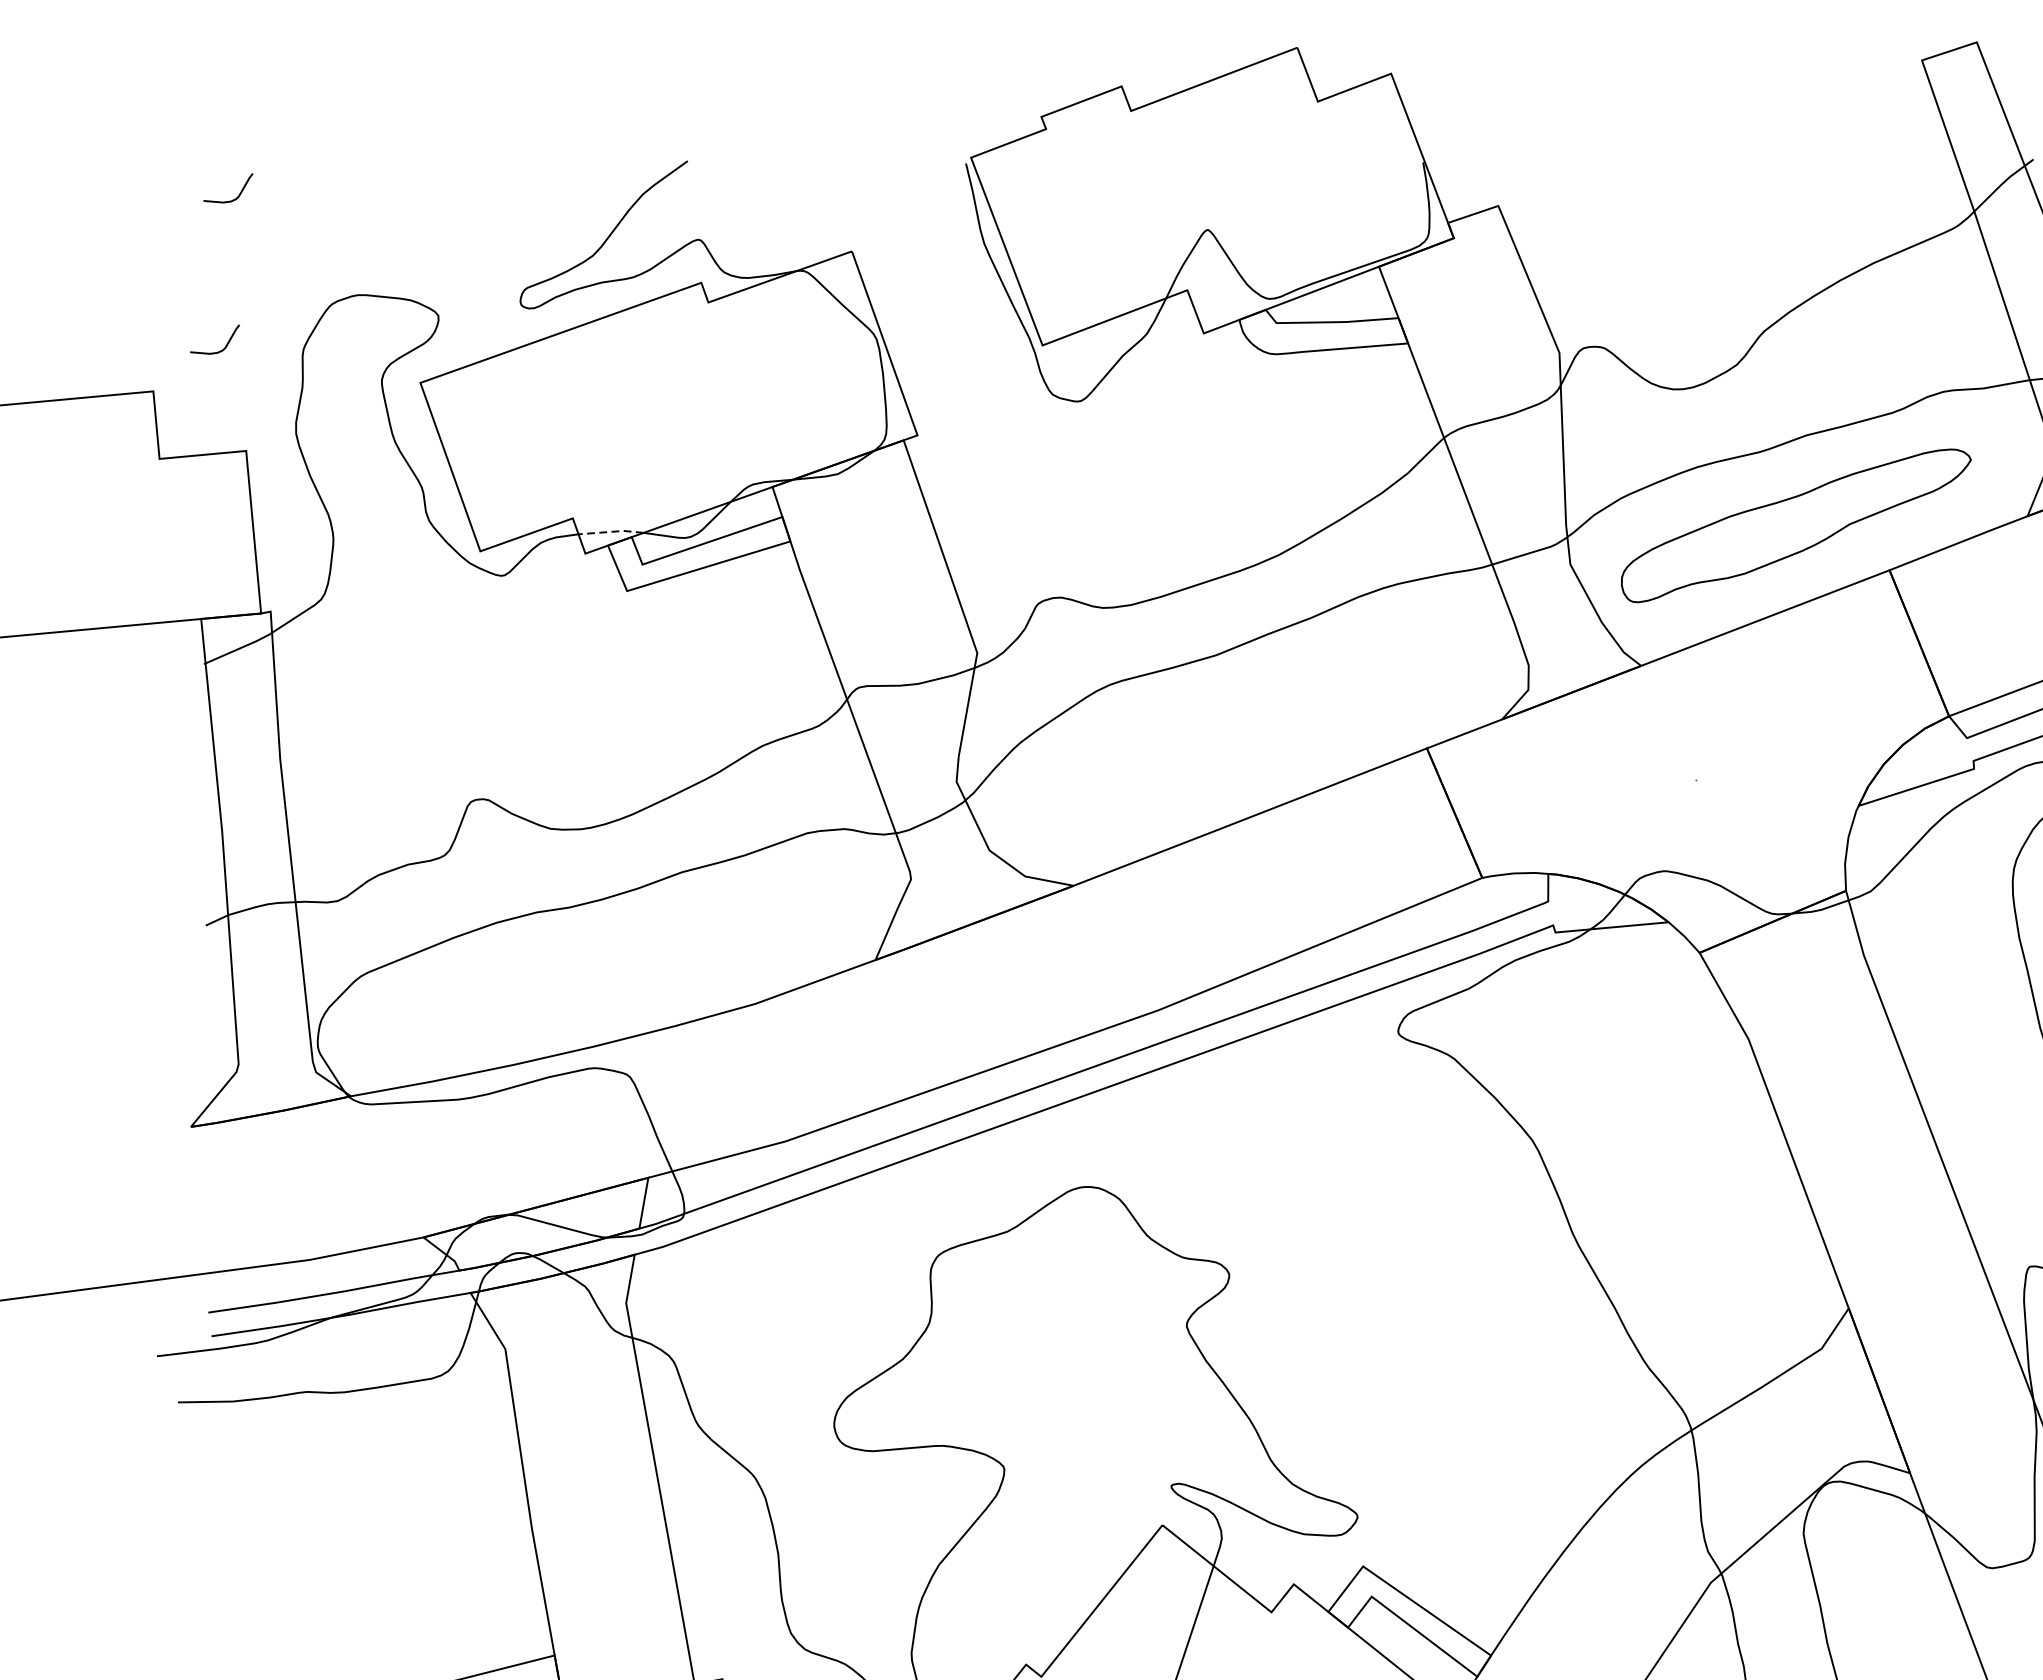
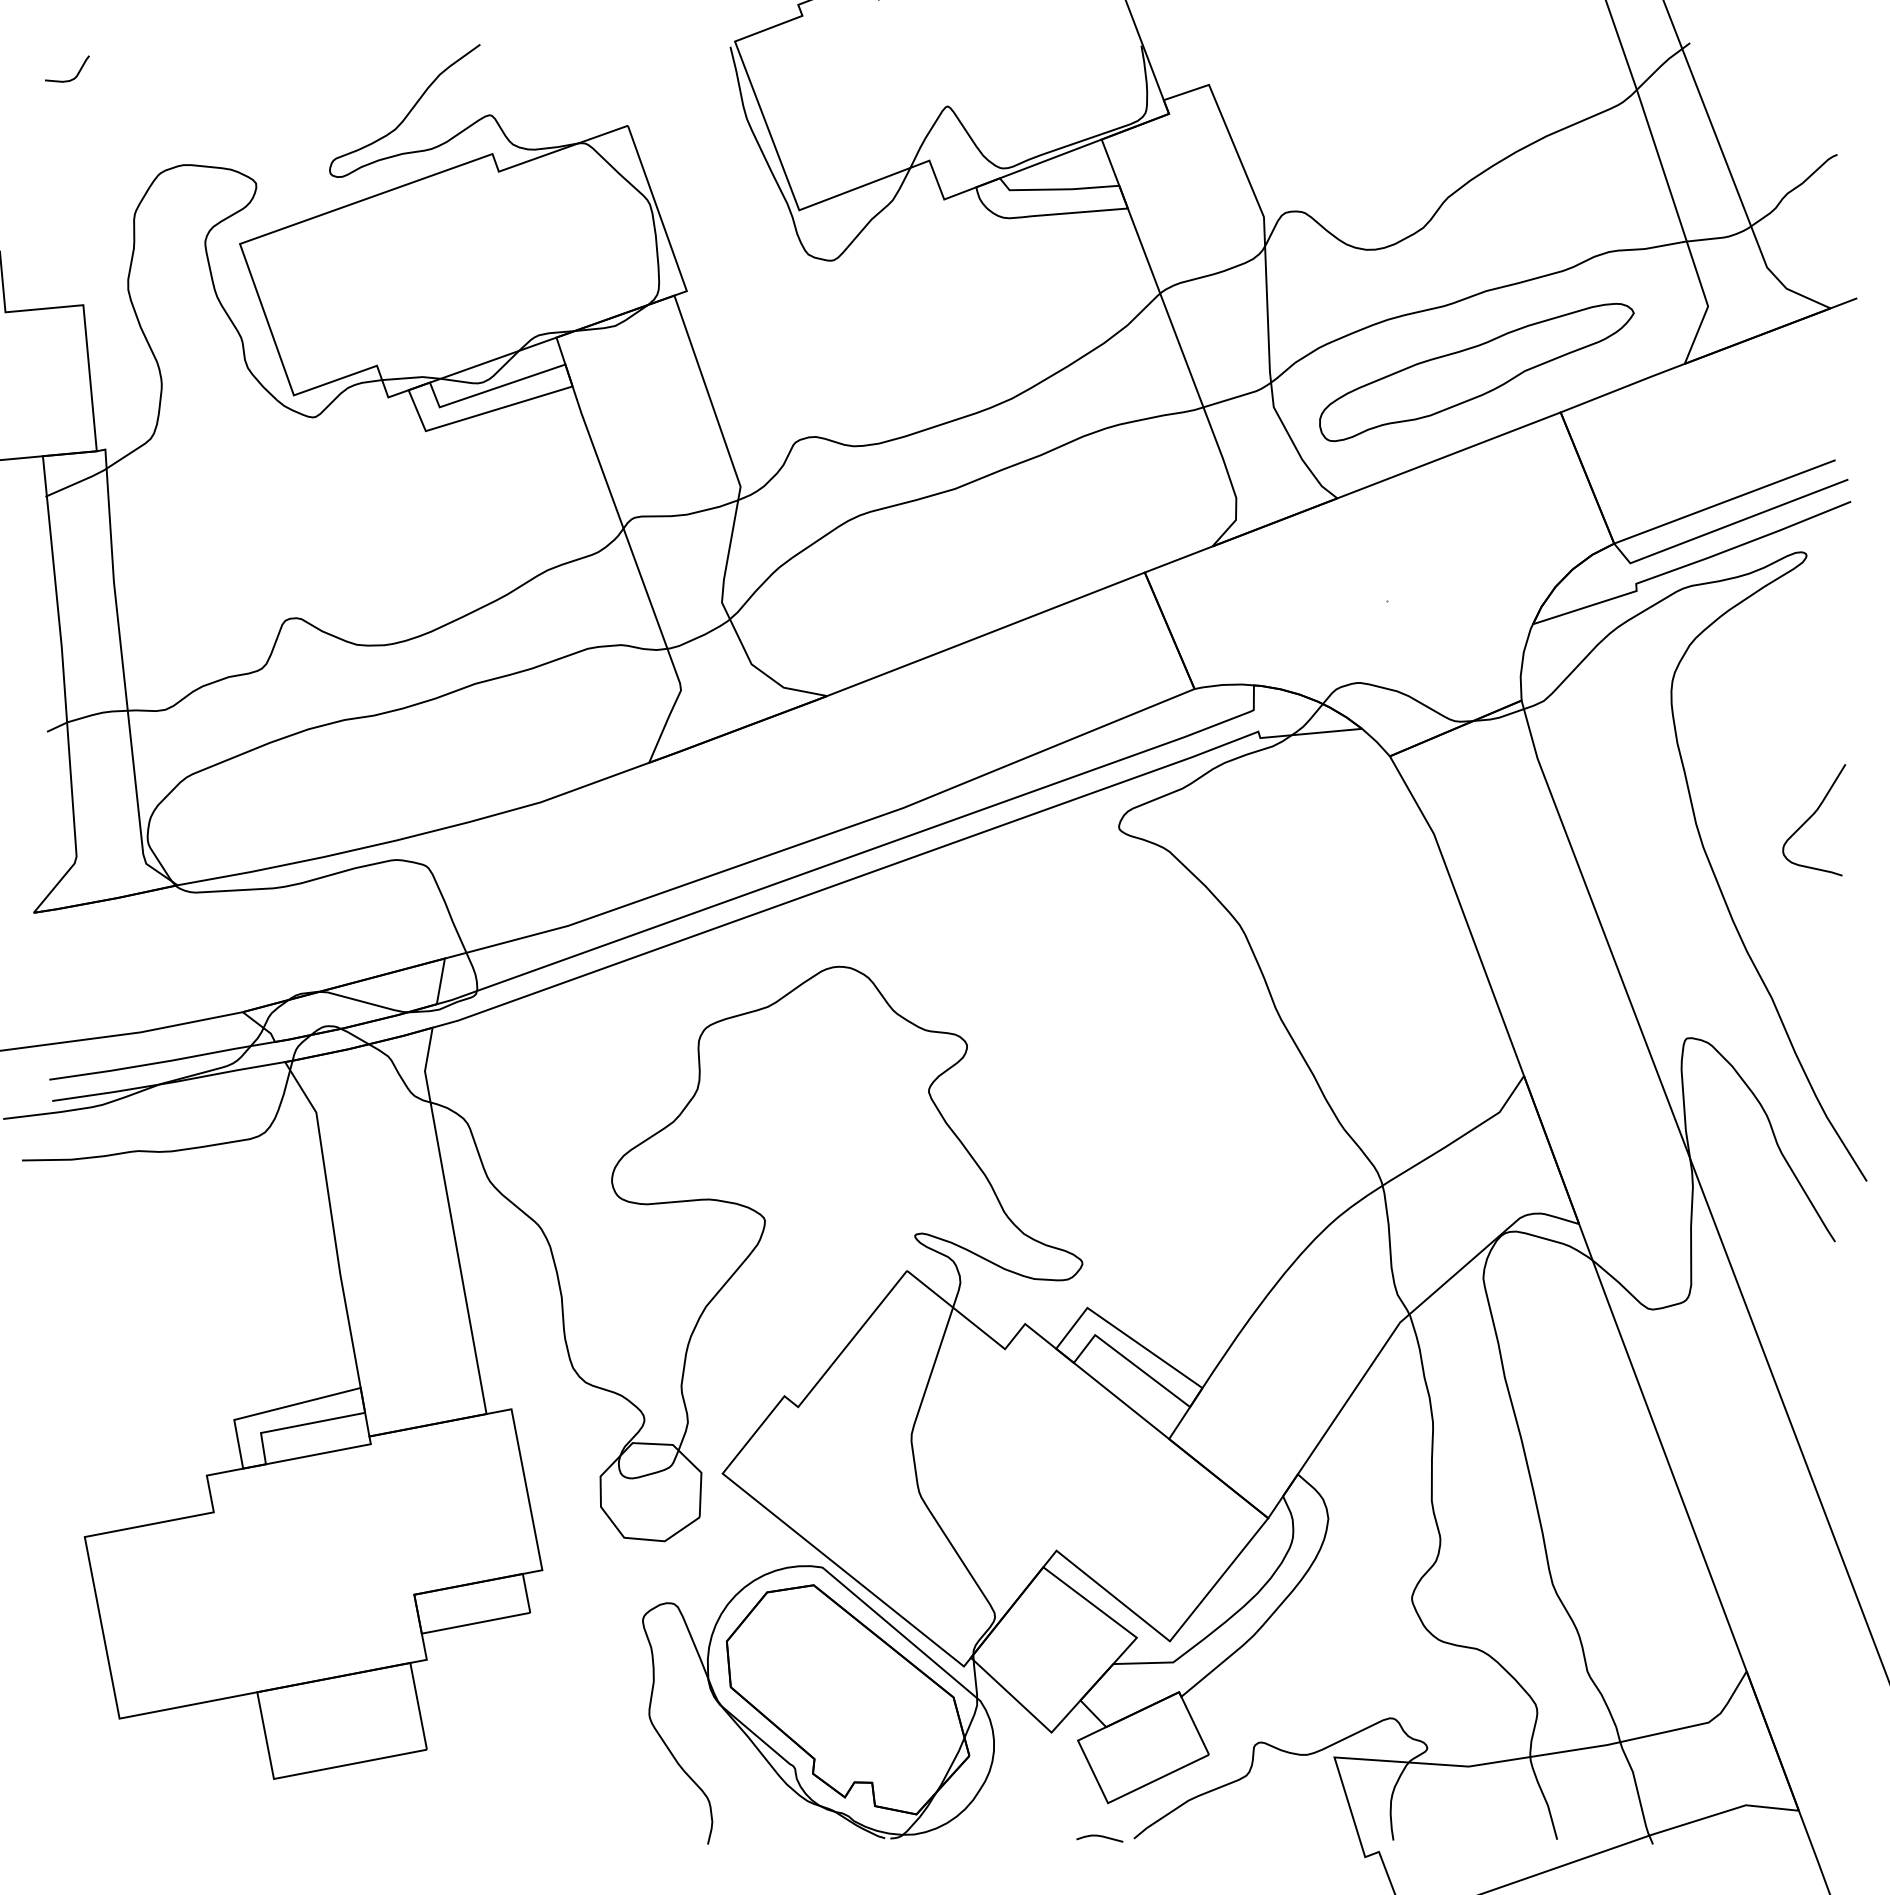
curve: (225, 345) -> (64, 210), removed
line: (611, 531) -> (411, 377), dashed -> solid

